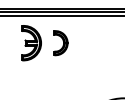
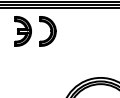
part: (60, 43) -> (47, 31), size x1.43

